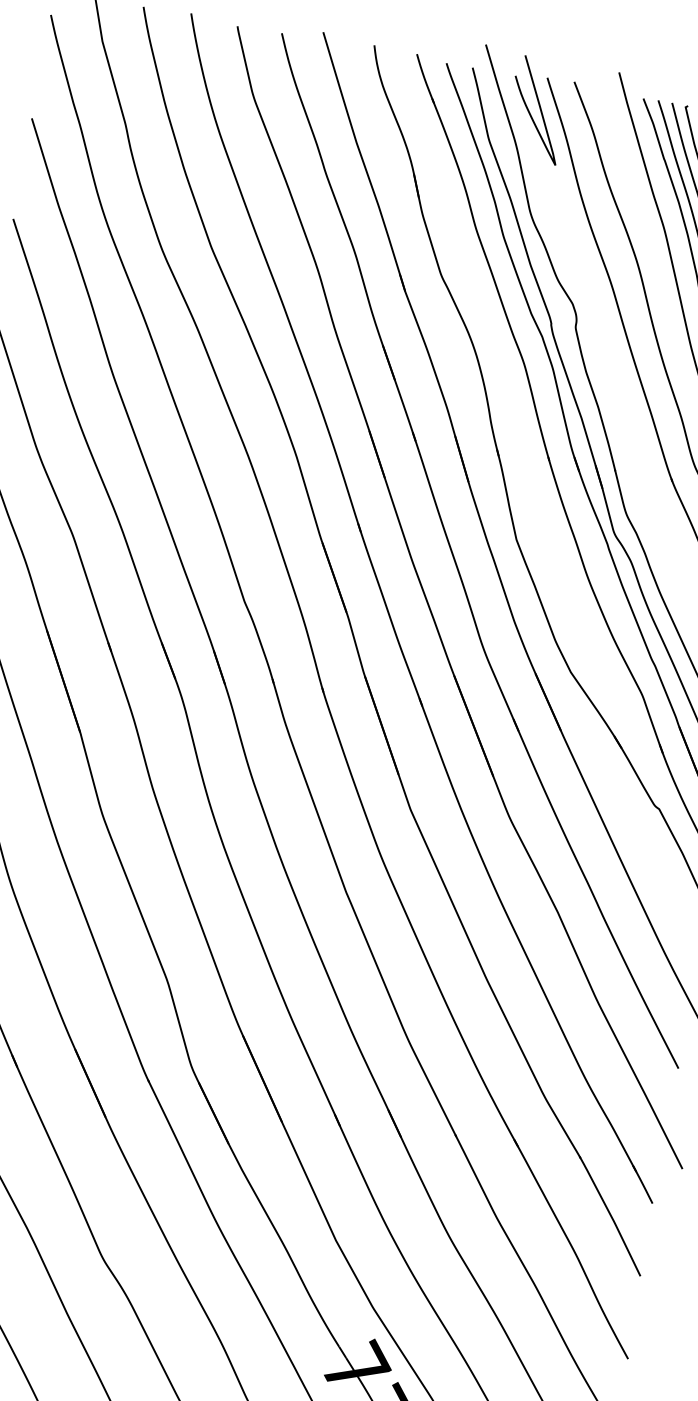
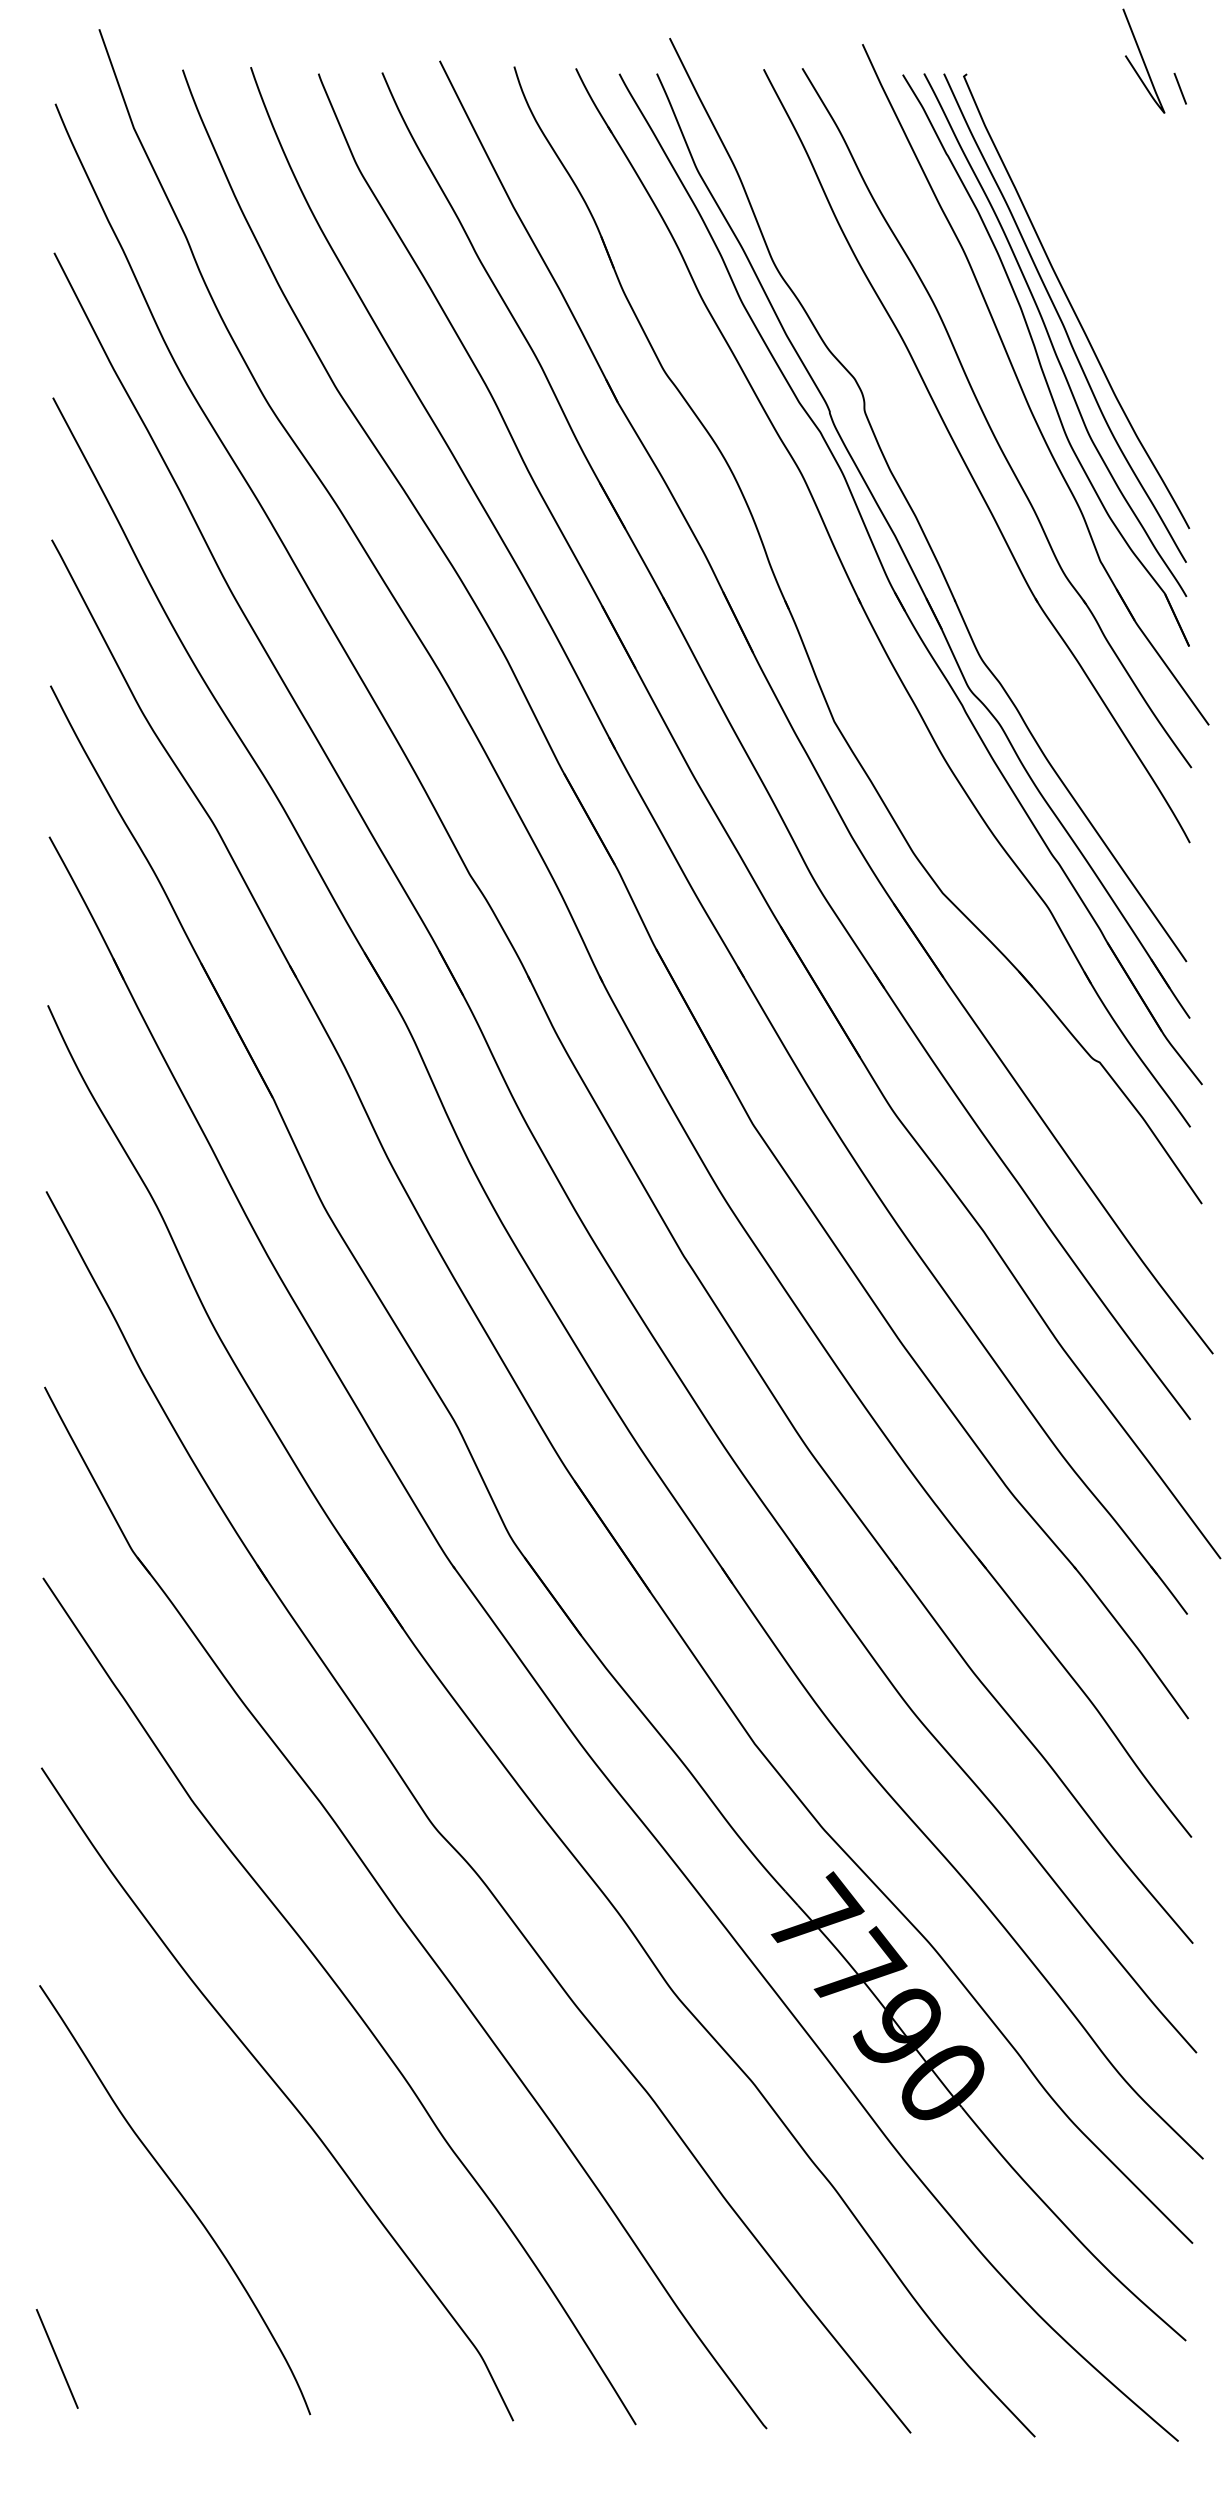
curve: (540, 110) -> (761, 116), removed

